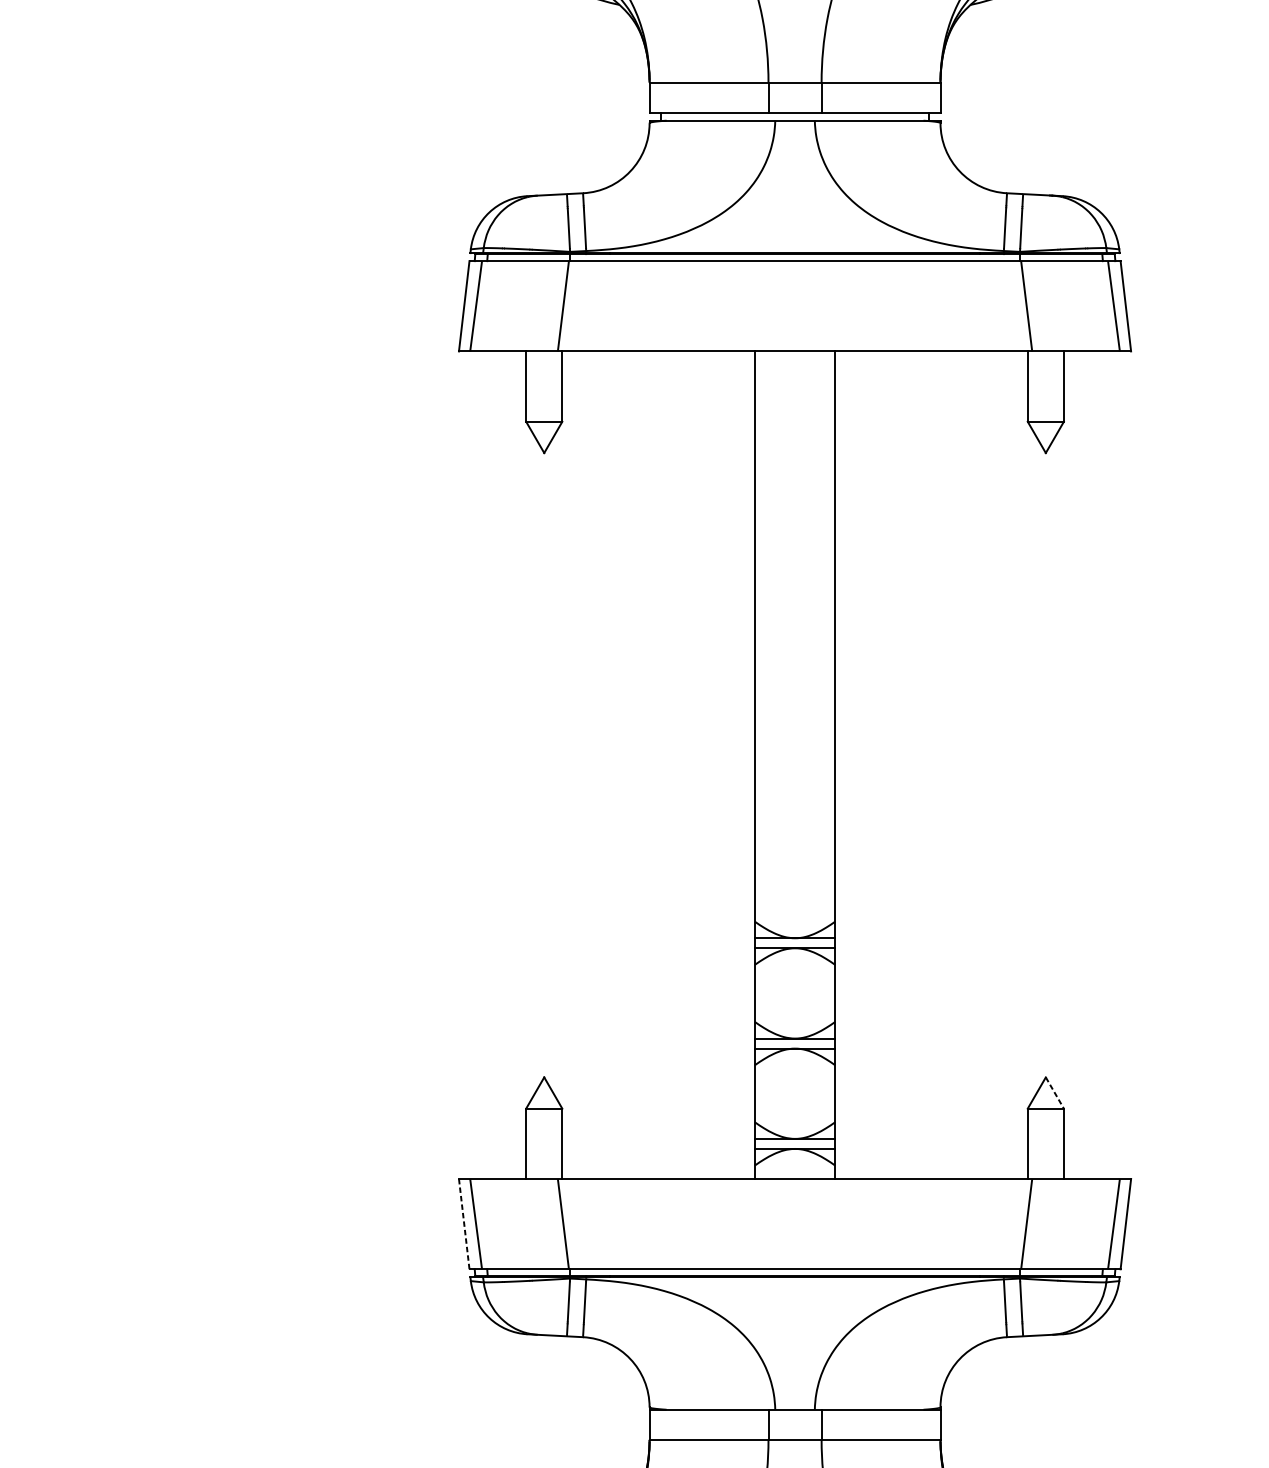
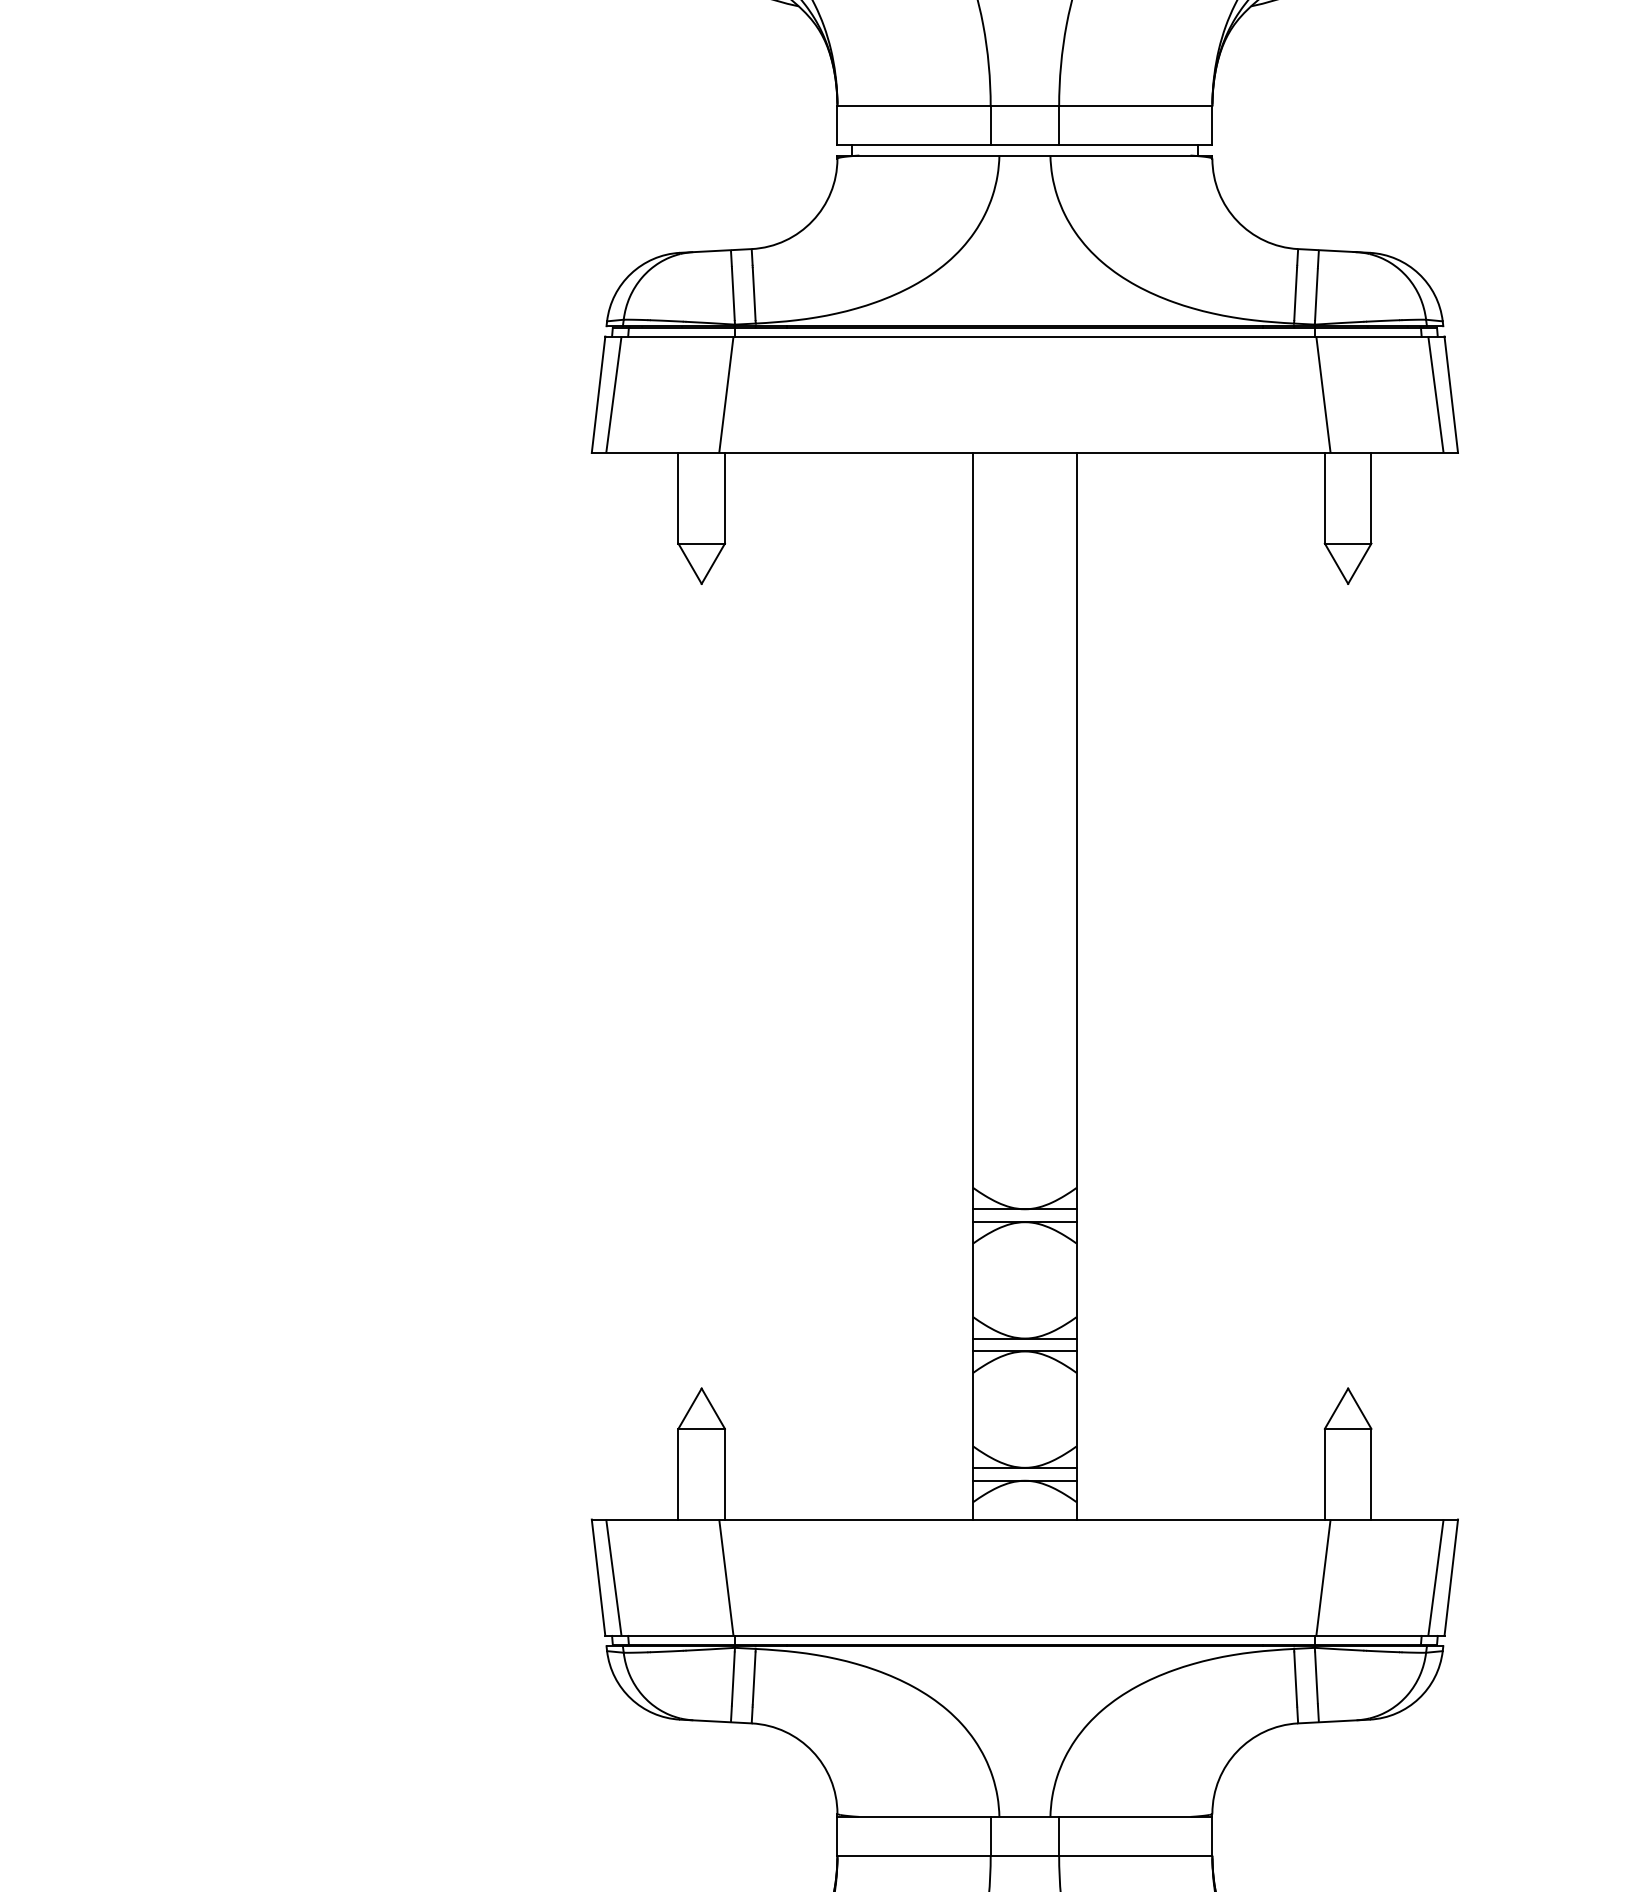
line: (1055, 1093) -> (1360, 1409), dashed -> solid
line: (464, 1223) -> (598, 1577), dashed -> solid

